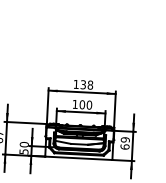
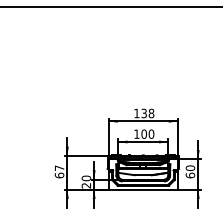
text: (125, 140) -> (190, 168), 69 -> 60
text: (24, 151) -> (86, 185), 50 -> 20

